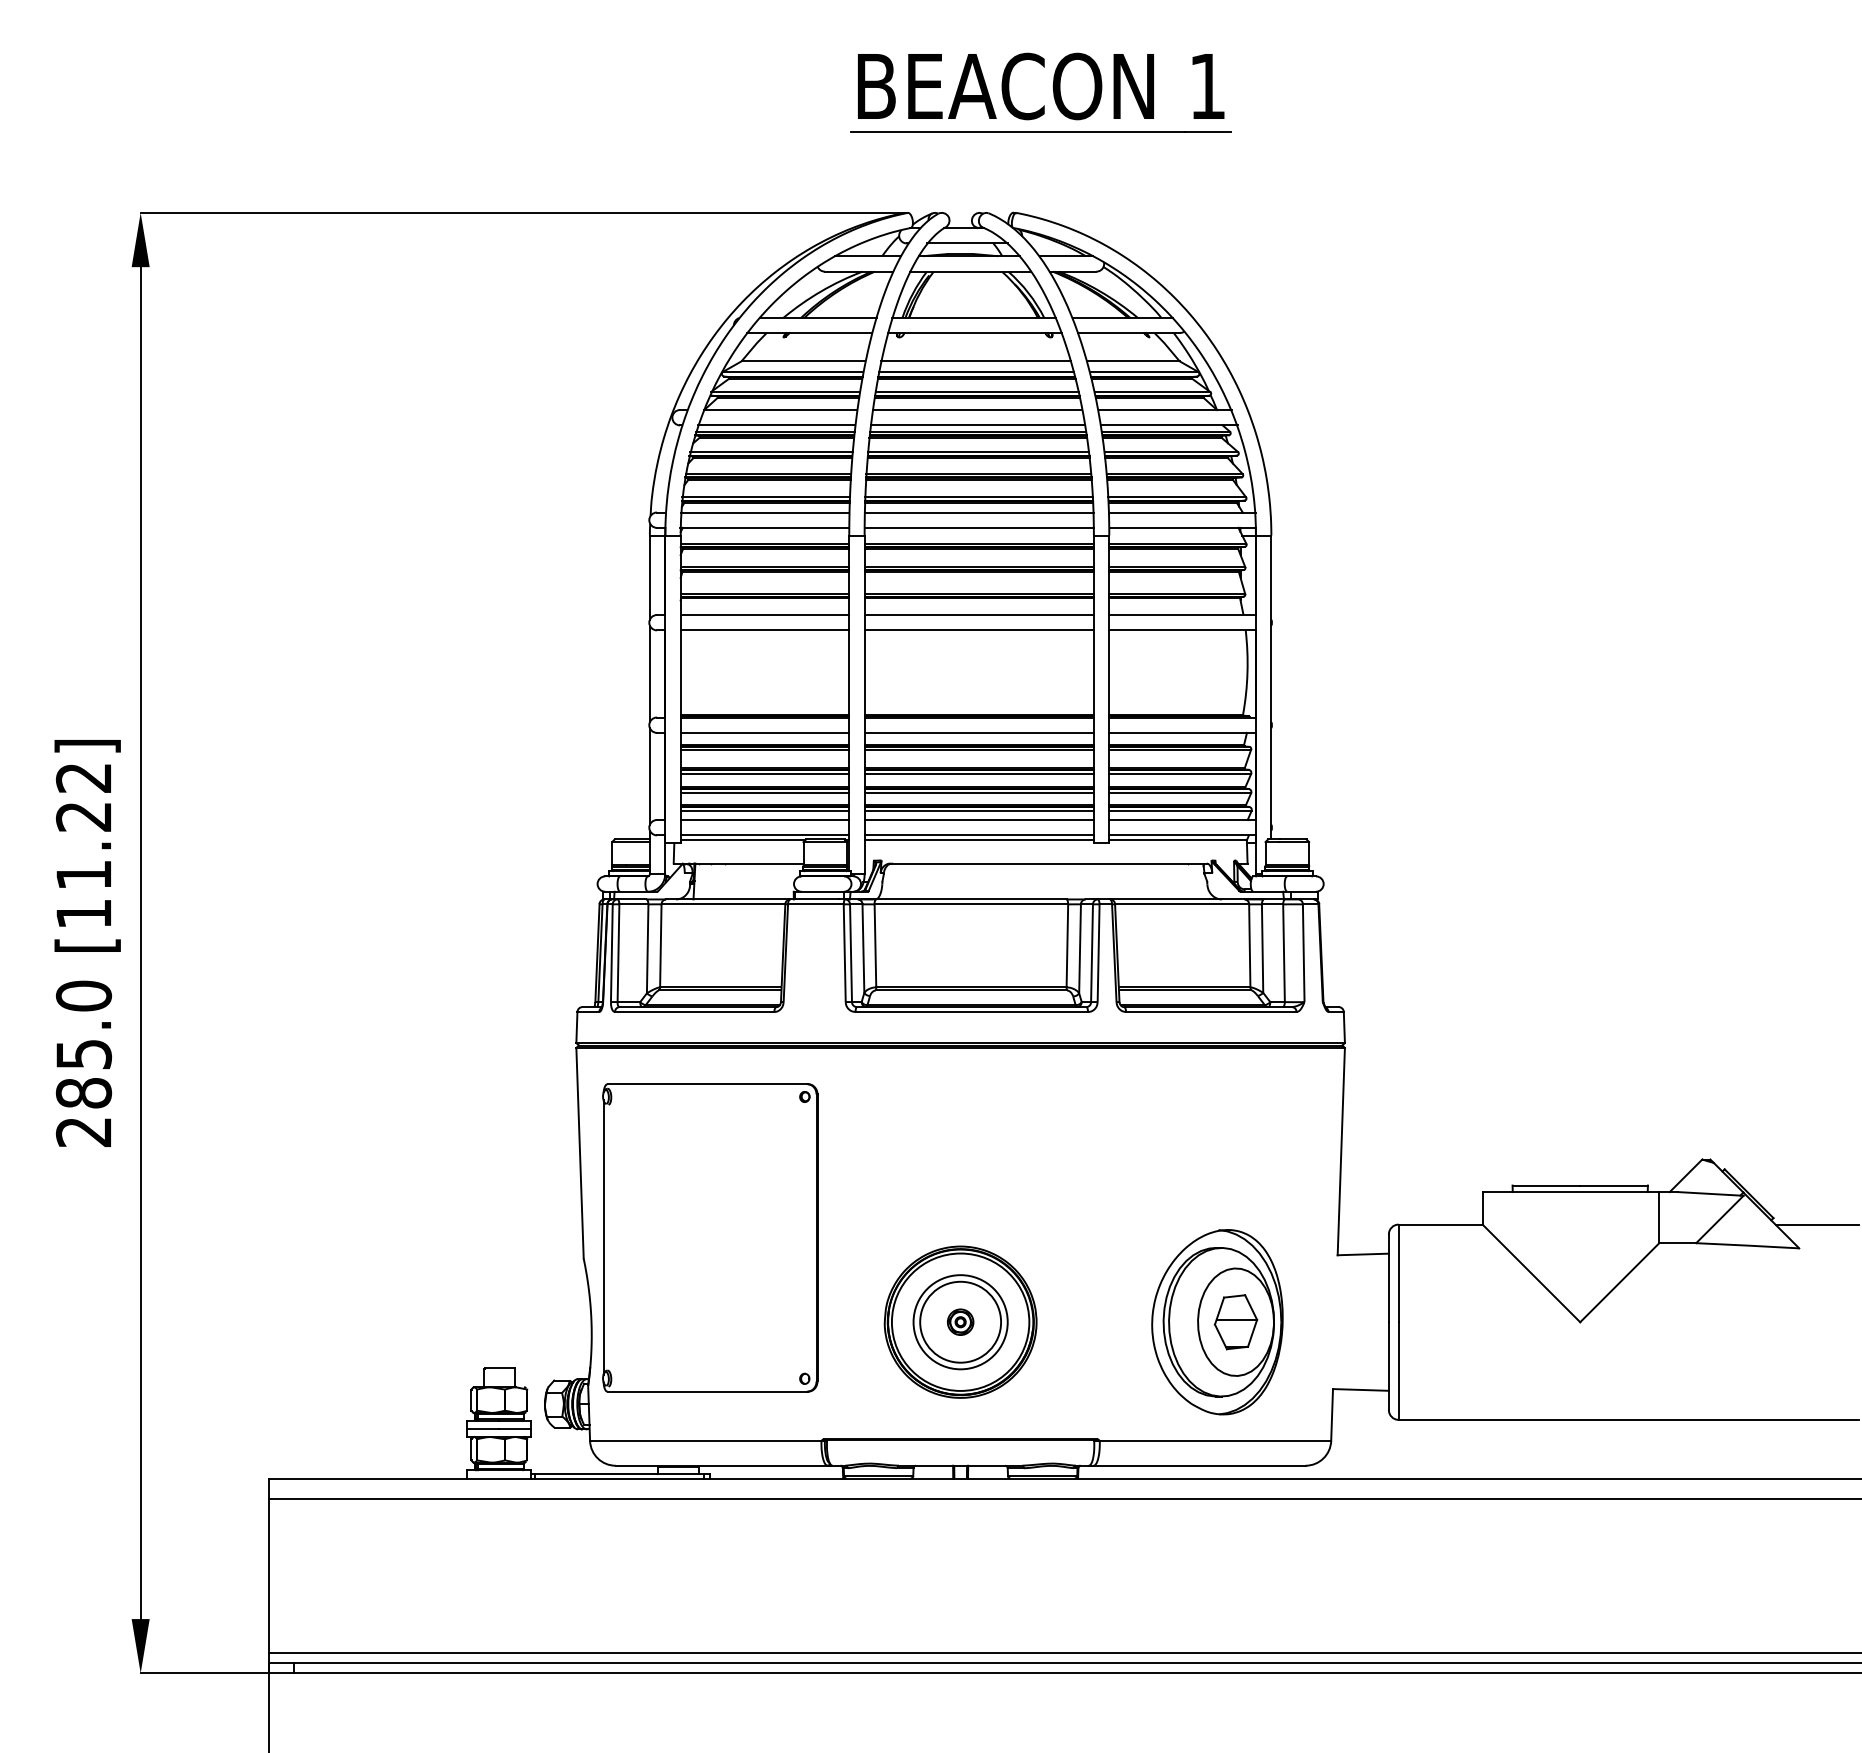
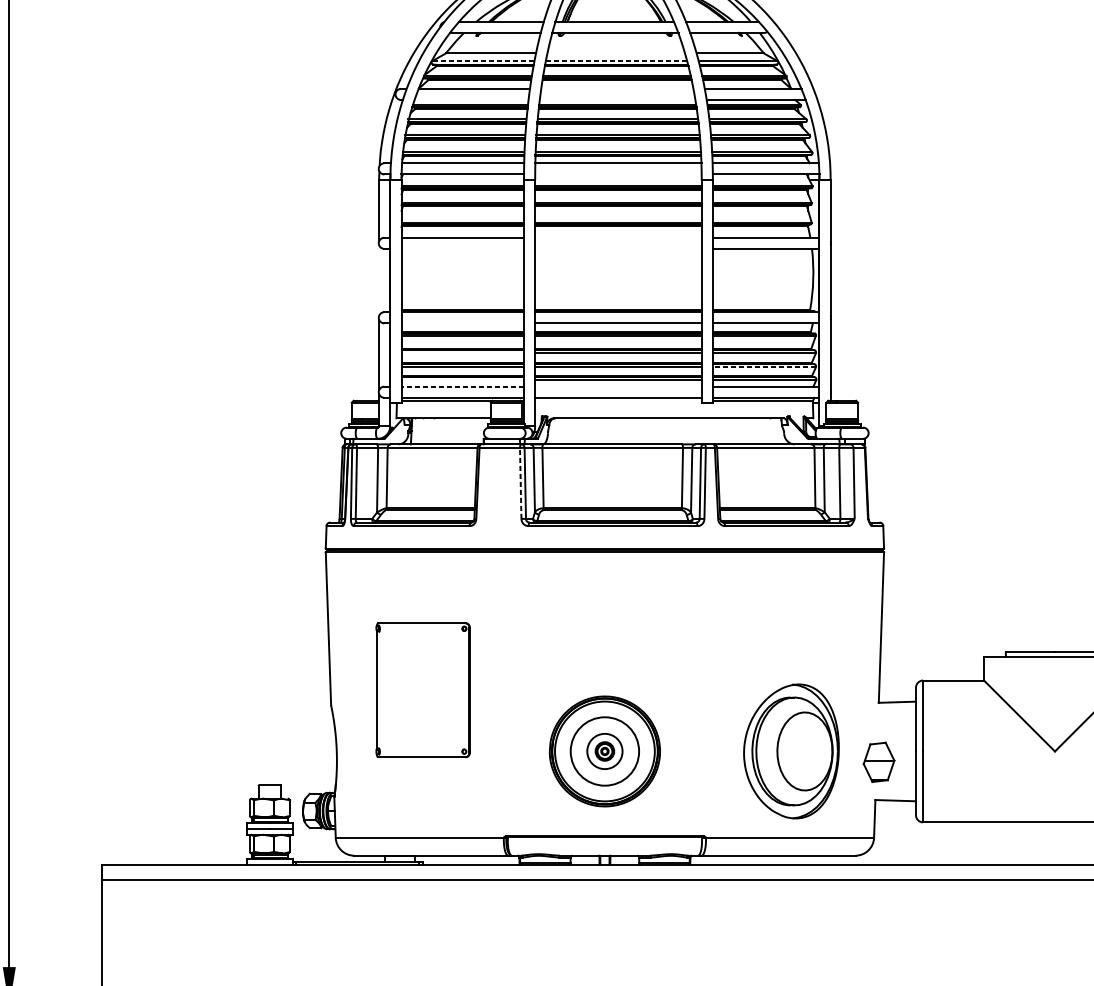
line: (976, 361) -> (616, 53), removed
line: (792, 371) -> (482, 60), solid -> dashed
line: (976, 371) -> (616, 60), solid -> dashed
line: (977, 410) -> (617, 89), removed
line: (776, 425) -> (471, 100), removed
line: (978, 425) -> (617, 100), removed
line: (979, 527) -> (618, 174), removed
line: (978, 615) -> (617, 238), removed
line: (764, 630) -> (462, 249), removed
line: (978, 630) -> (617, 249), removed
line: (649, 673) -> (378, 280), removed
line: (764, 732) -> (462, 323), removed
line: (764, 774) -> (462, 353), removed
line: (1180, 793) -> (764, 367), solid -> dashed
line: (764, 811) -> (462, 380), removed
line: (764, 820) -> (462, 387), solid -> dashed
line: (978, 820) -> (617, 387), removed
line: (978, 840) -> (617, 401), removed
line: (844, 952) -> (520, 482), solid -> dashed
part: (710, 1237) -> (423, 689), size x0.6
circle: (960, 1321) -> (604, 750), size x0.6
part: (1235, 1322) -> (878, 762), moved

